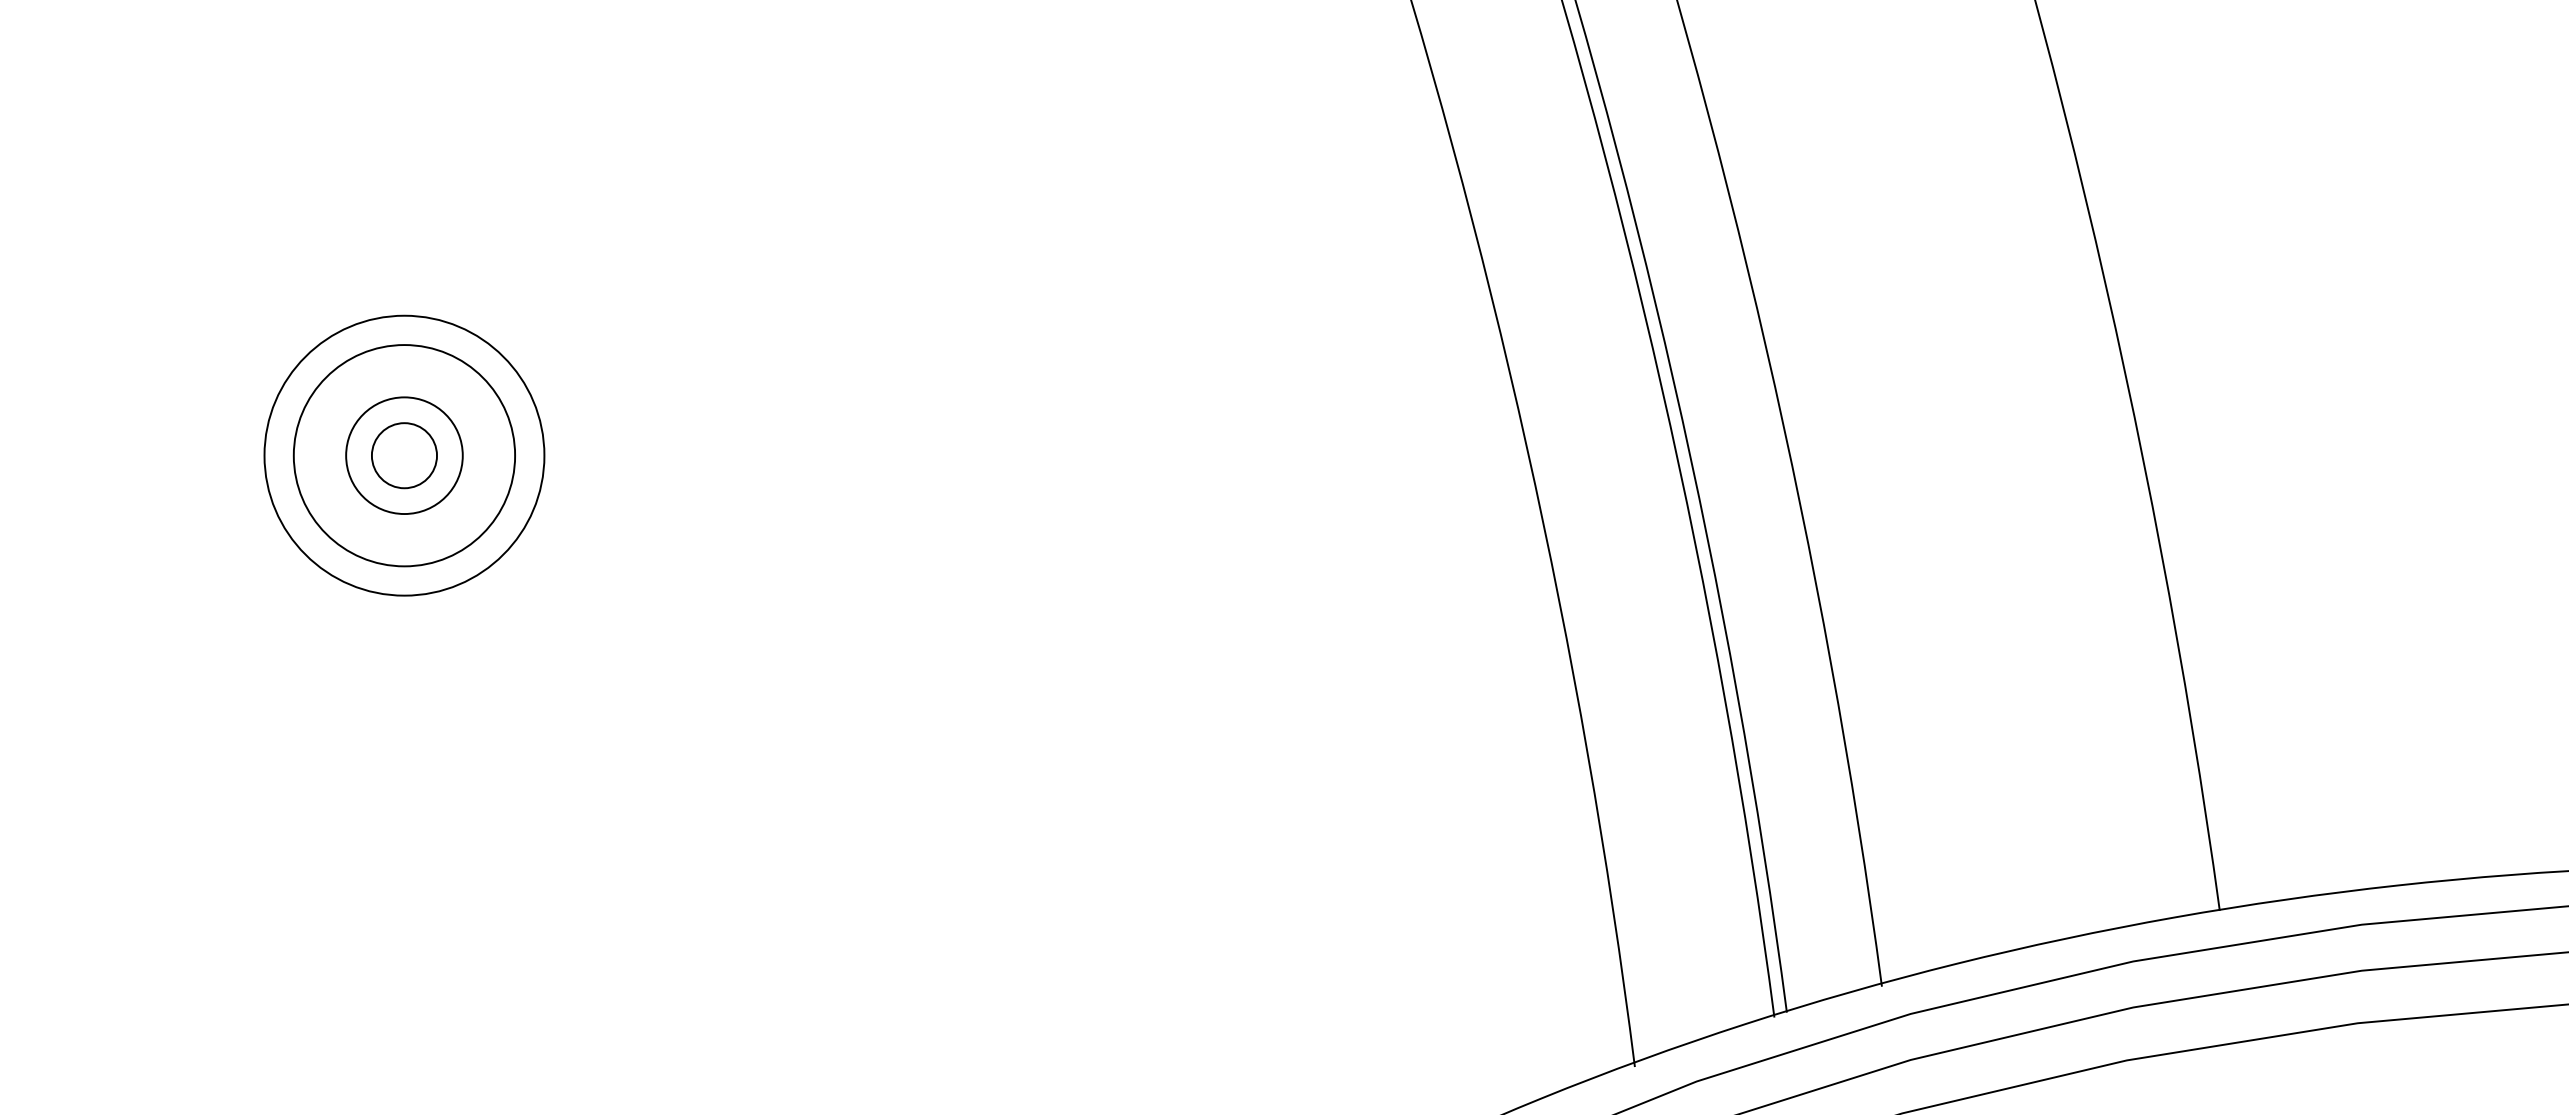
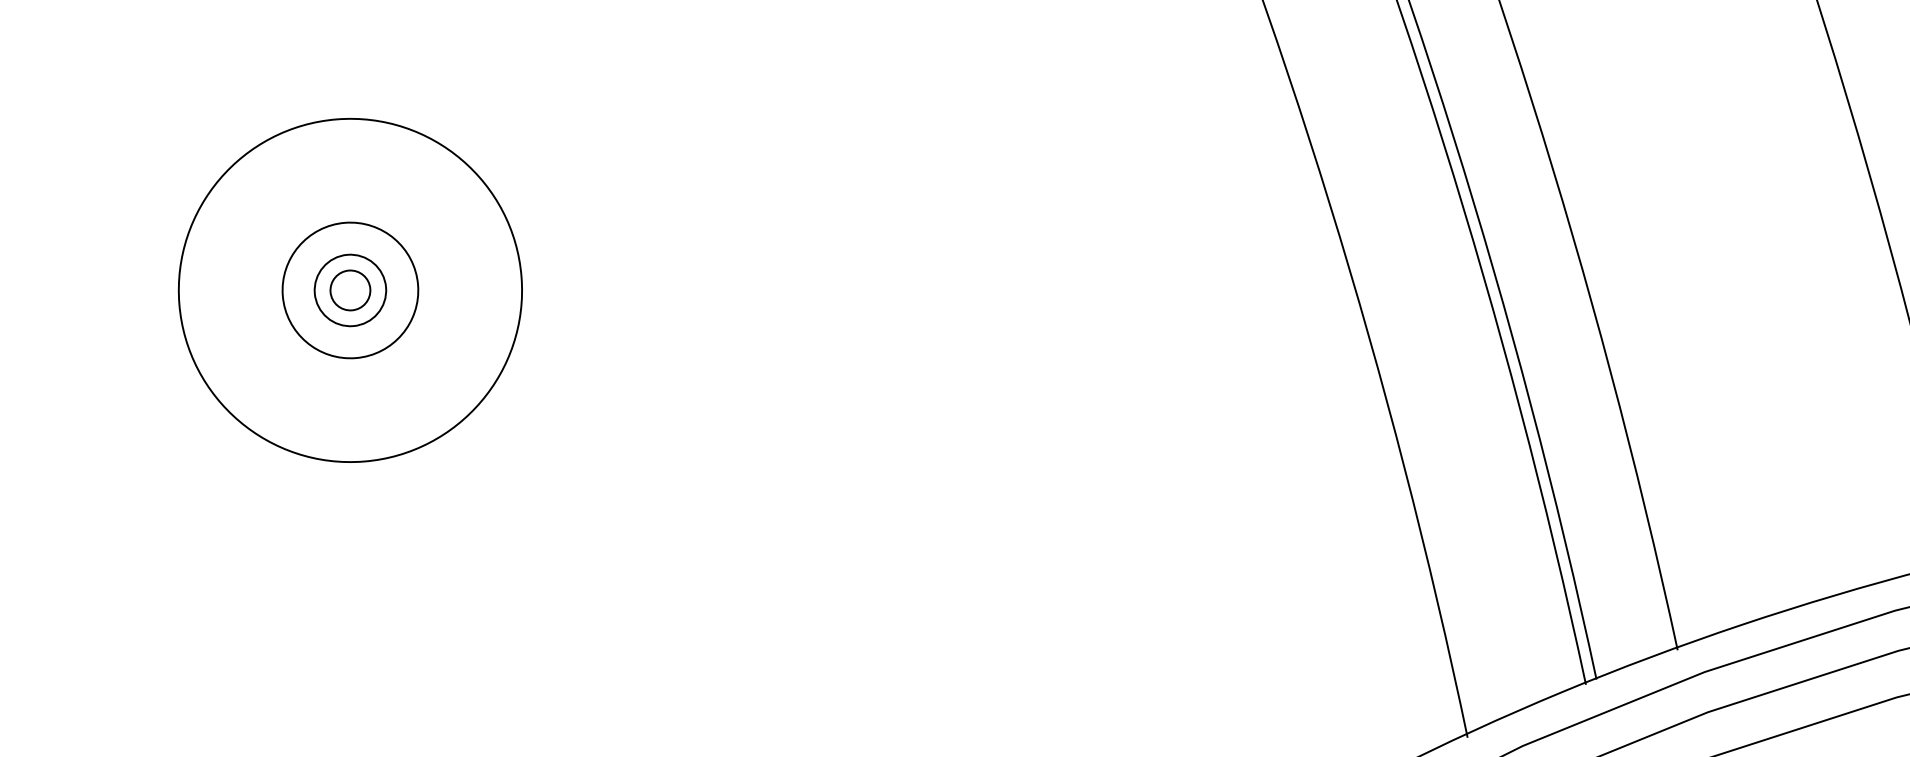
circle: (404, 455) -> (350, 290), size x0.7
circle: (404, 455) -> (350, 290), size x0.7
circle: (404, 455) -> (350, 290), size x0.7
circle: (404, 455) -> (350, 290), size x1.4

